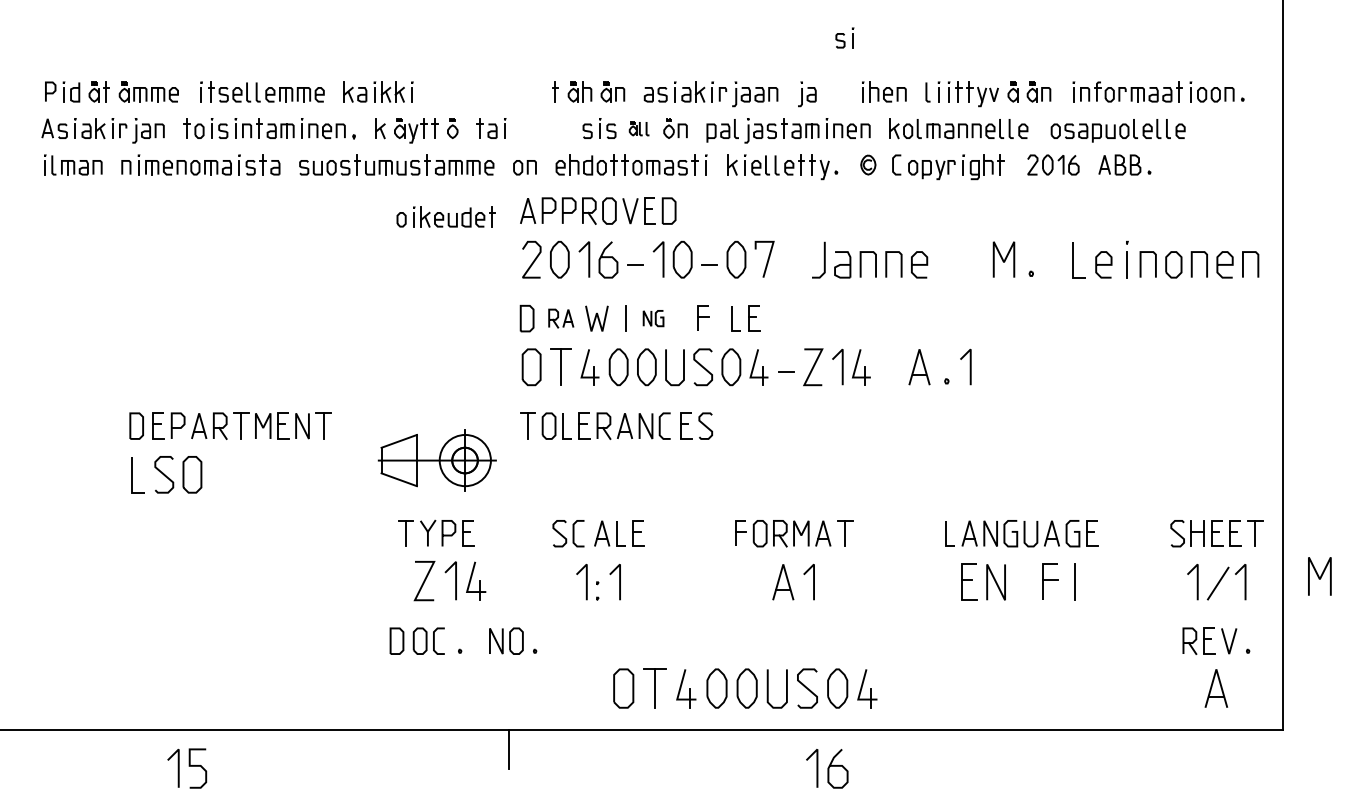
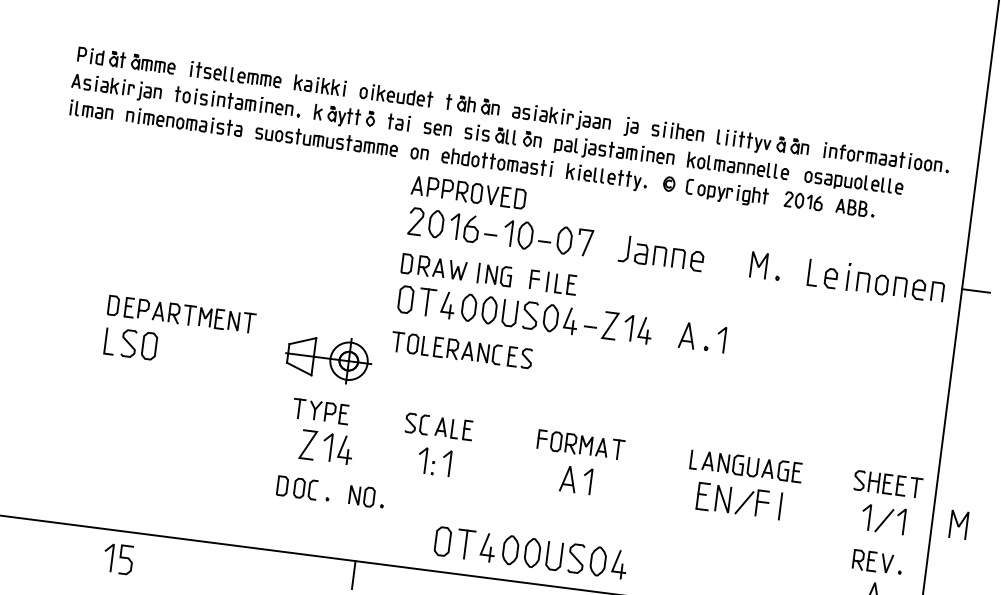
part: (844, 37) -> (658, 128), moved
part: (638, 128) -> (505, 136), size x1.43
part: (544, 130) -> (437, 128), added
part: (445, 216) -> (395, 94), moved
line: (1302, 256) -> (976, 290), added
part: (561, 318) -> (432, 267), size x1.43
part: (653, 318) -> (498, 275), size x1.67
line: (720, 318) -> (547, 281), added
line: (1025, 583) -> (744, 502), added

